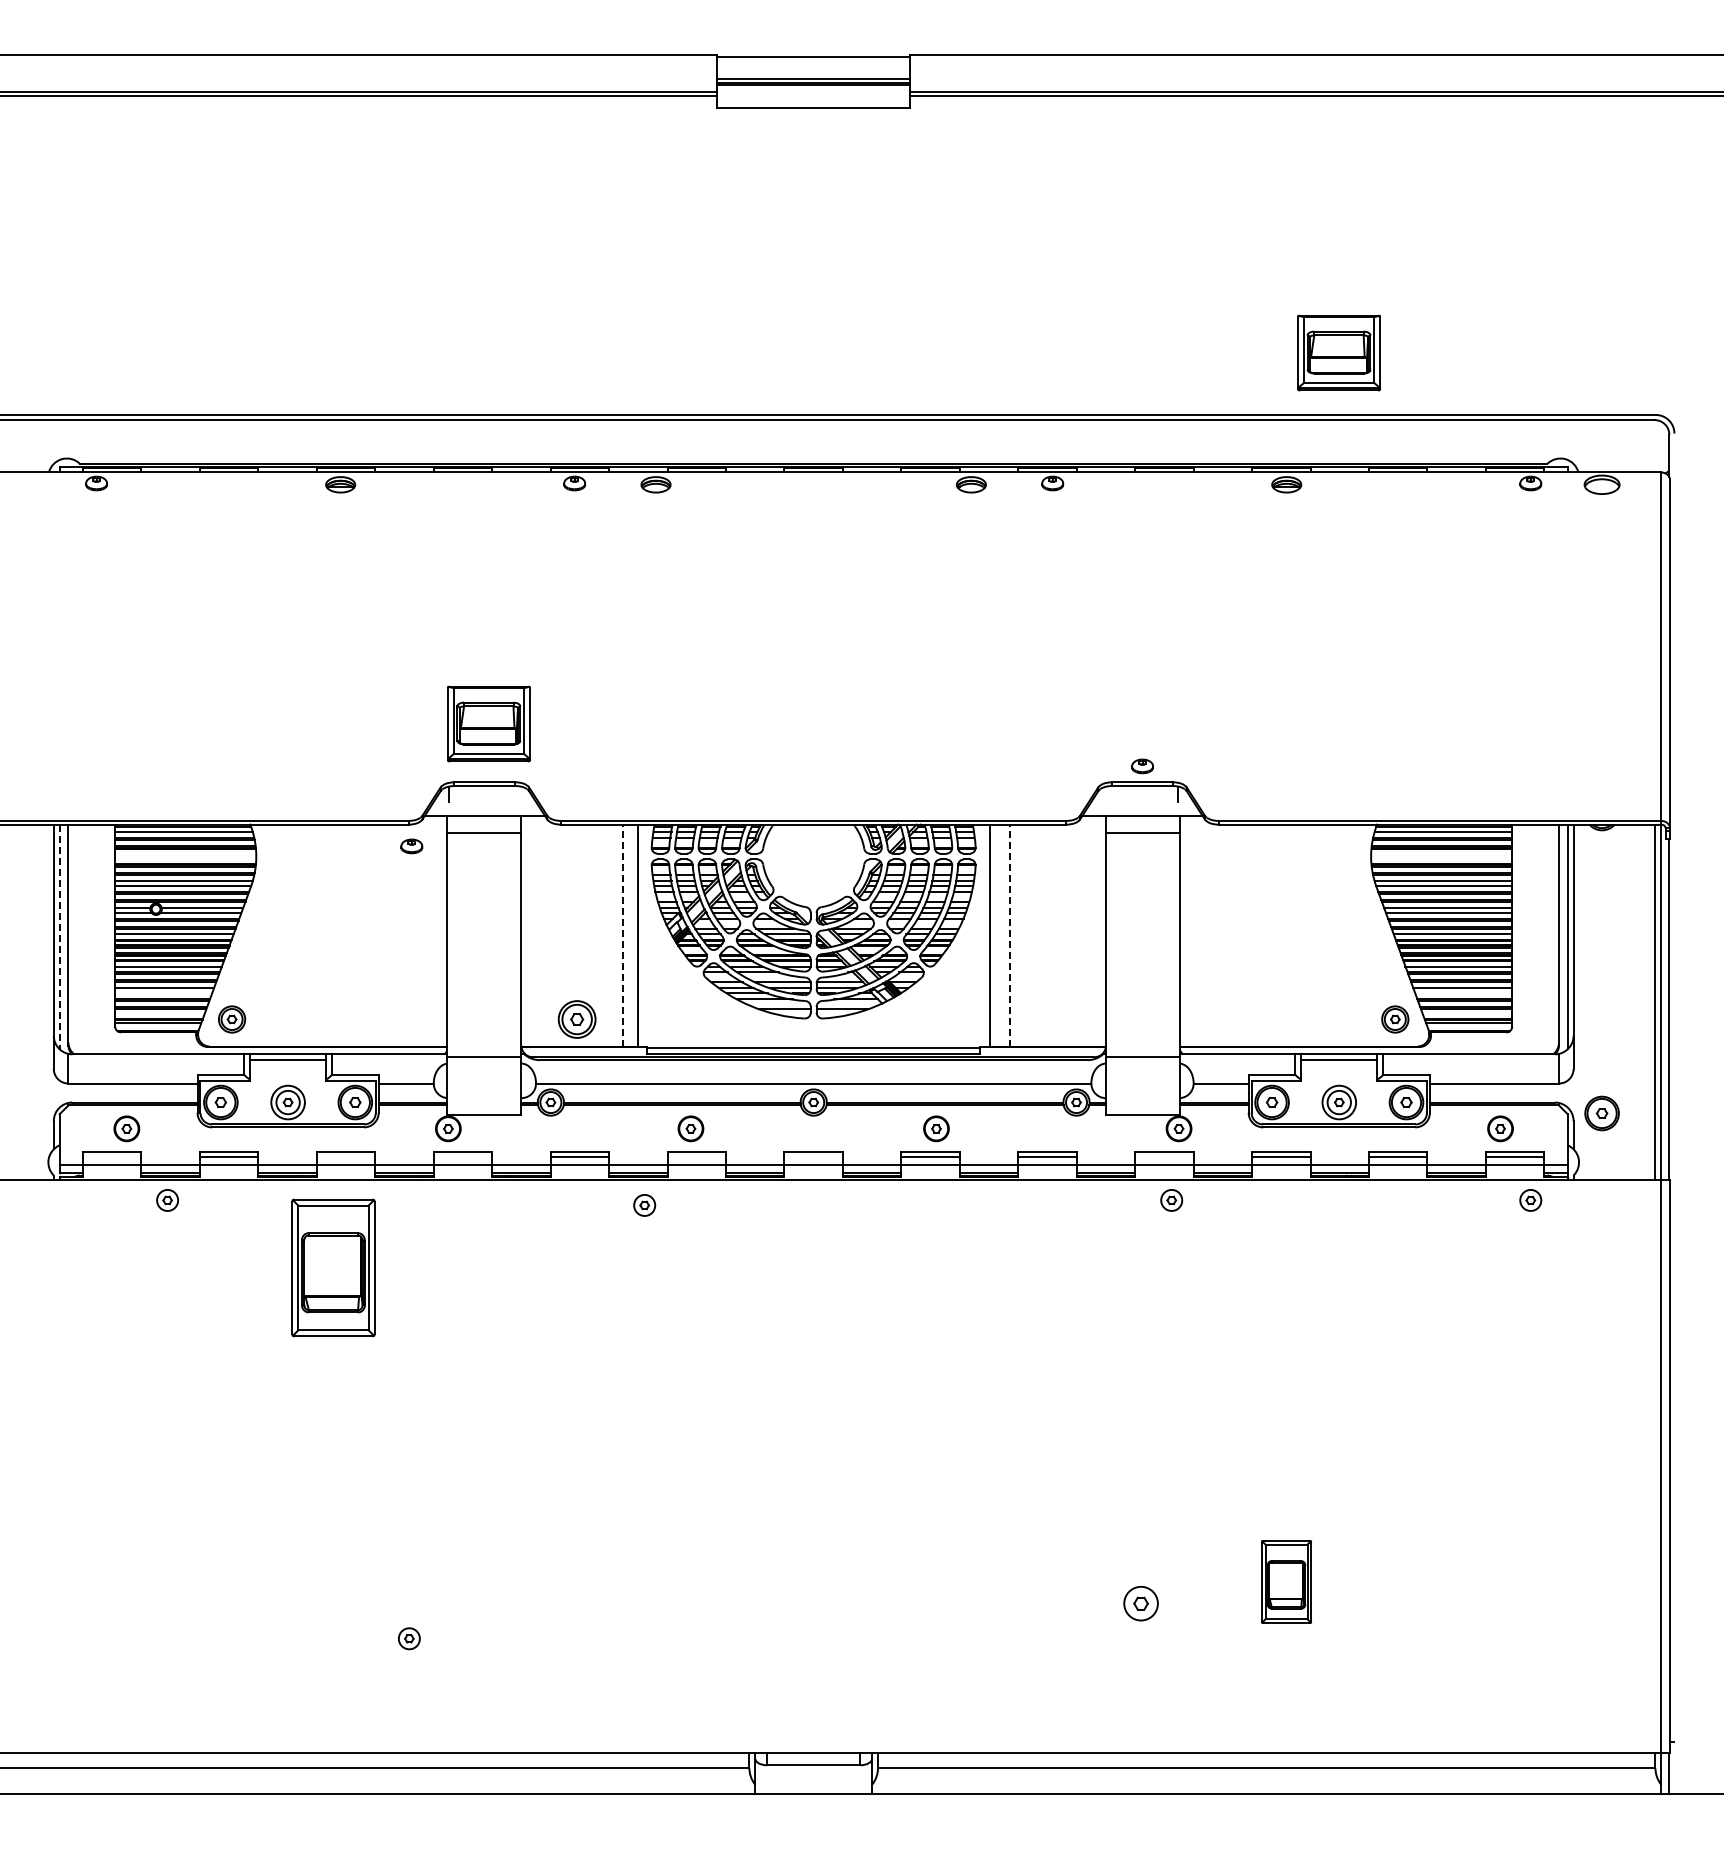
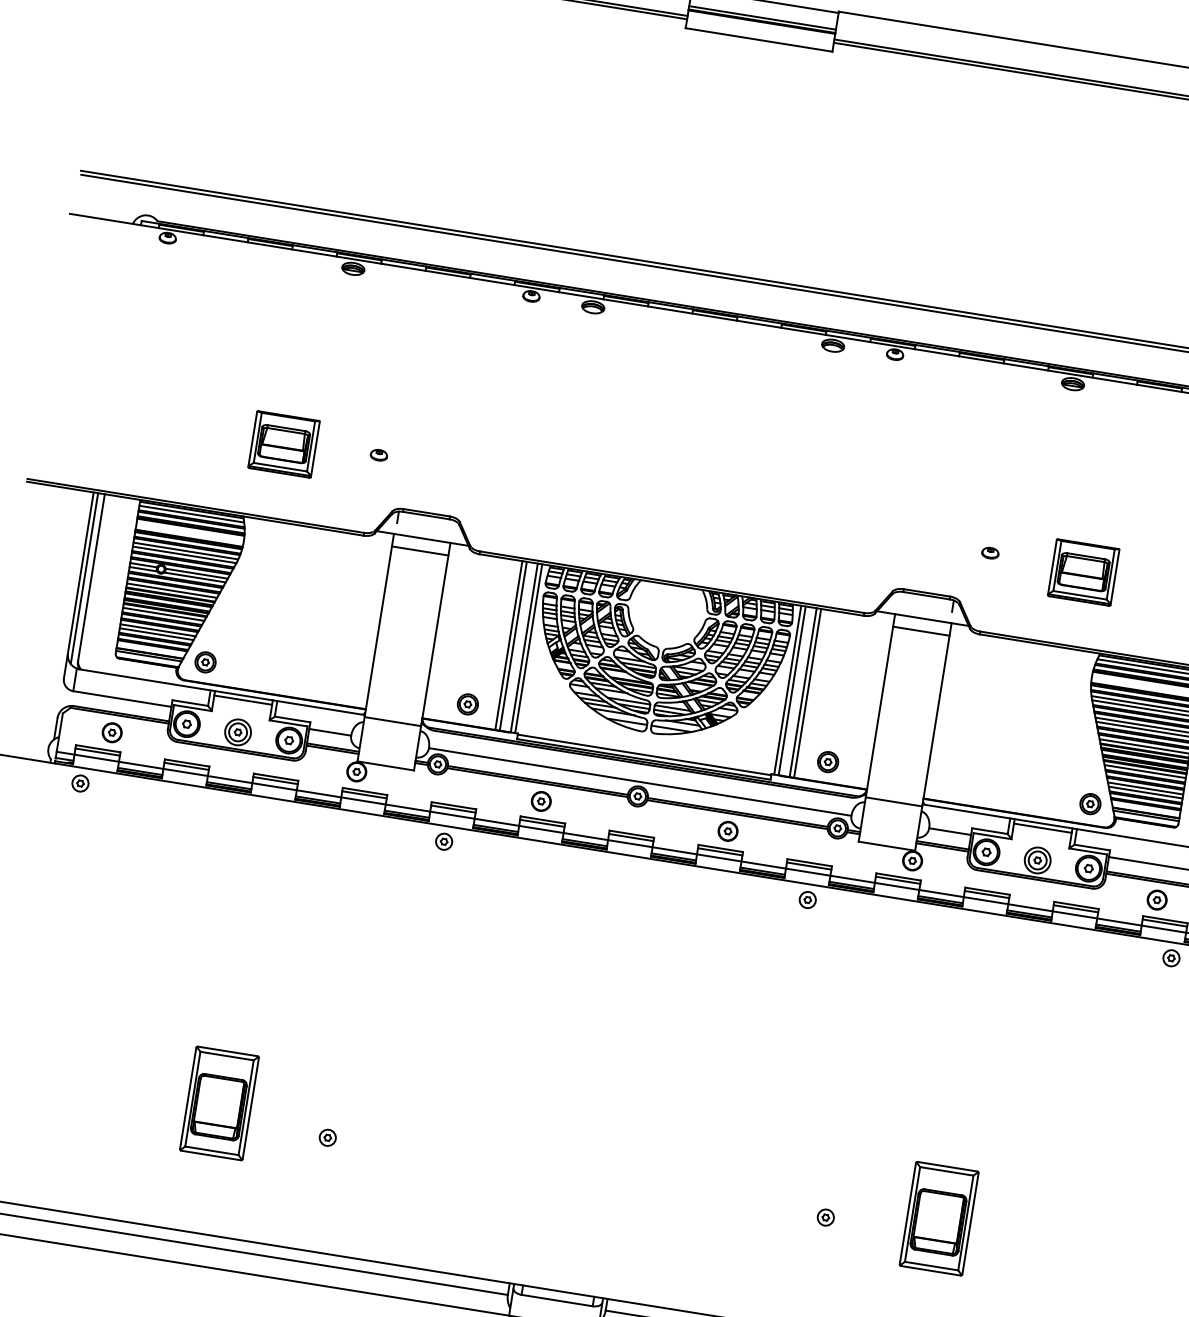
part: (1338, 352) -> (1083, 572), moved
part: (488, 723) -> (283, 443), moved
part: (1142, 766) -> (990, 553), moved
part: (411, 846) -> (378, 455), moved
line: (617, 935) -> (509, 645), added
line: (623, 935) -> (513, 646), dashed -> solid
line: (643, 935) -> (528, 648), added
line: (983, 935) -> (787, 690), added
line: (1004, 935) -> (803, 692), added
line: (1010, 935) -> (807, 693), dashed -> solid
line: (59, 937) -> (84, 578), dashed -> solid
line: (163, 993) -> (156, 634), added
line: (1463, 993) -> (1145, 792), added
part: (576, 1019) -> (467, 704), size x0.71
part: (1050, 1019) -> (828, 762), added
line: (112, 1156) -> (97, 752), added
line: (345, 1156) -> (275, 780), added
line: (462, 1156) -> (364, 794), added
line: (696, 1156) -> (542, 823), added
line: (813, 1156) -> (631, 837), added
line: (1164, 1156) -> (898, 880), added
part: (167, 1200) -> (80, 783), moved
part: (1171, 1200) -> (807, 900), moved
part: (644, 1205) -> (444, 841), moved
part: (333, 1267) -> (219, 1103), moved
part: (1286, 1581) -> (939, 1218), size x1.67
part: (1140, 1603) -> (825, 1217), size x0.62
part: (409, 1638) -> (327, 1137), moved

